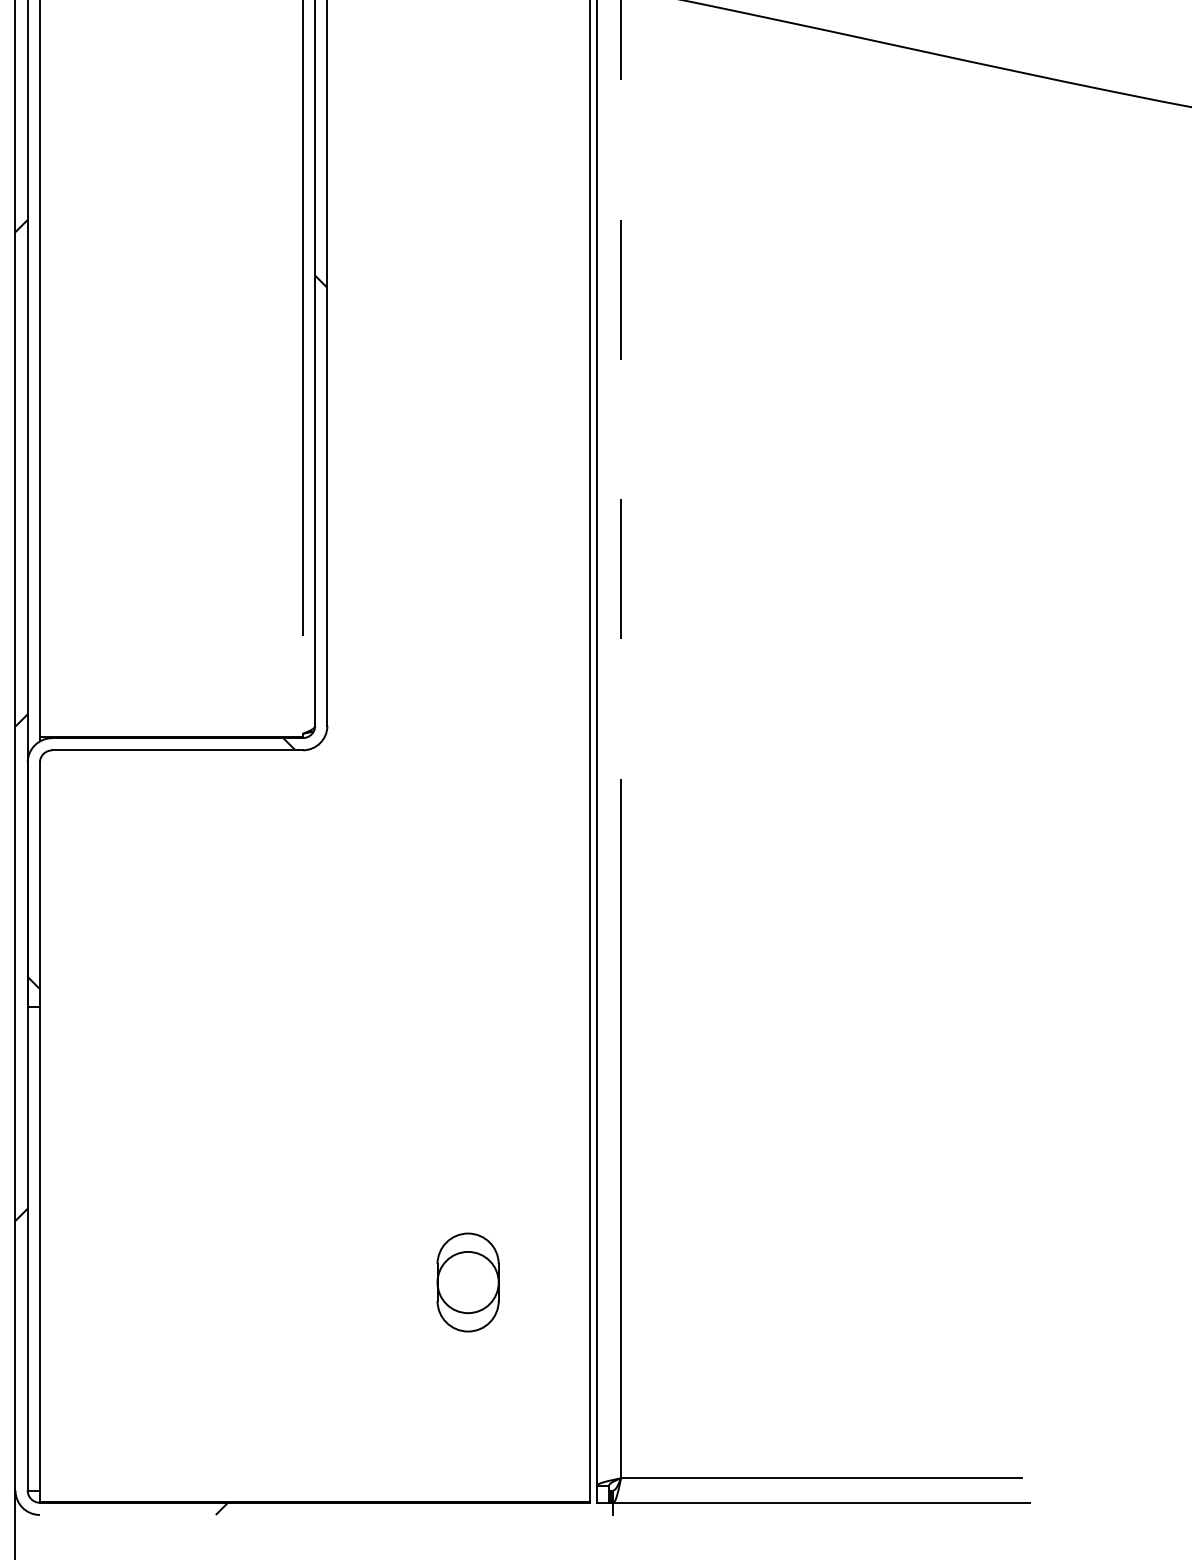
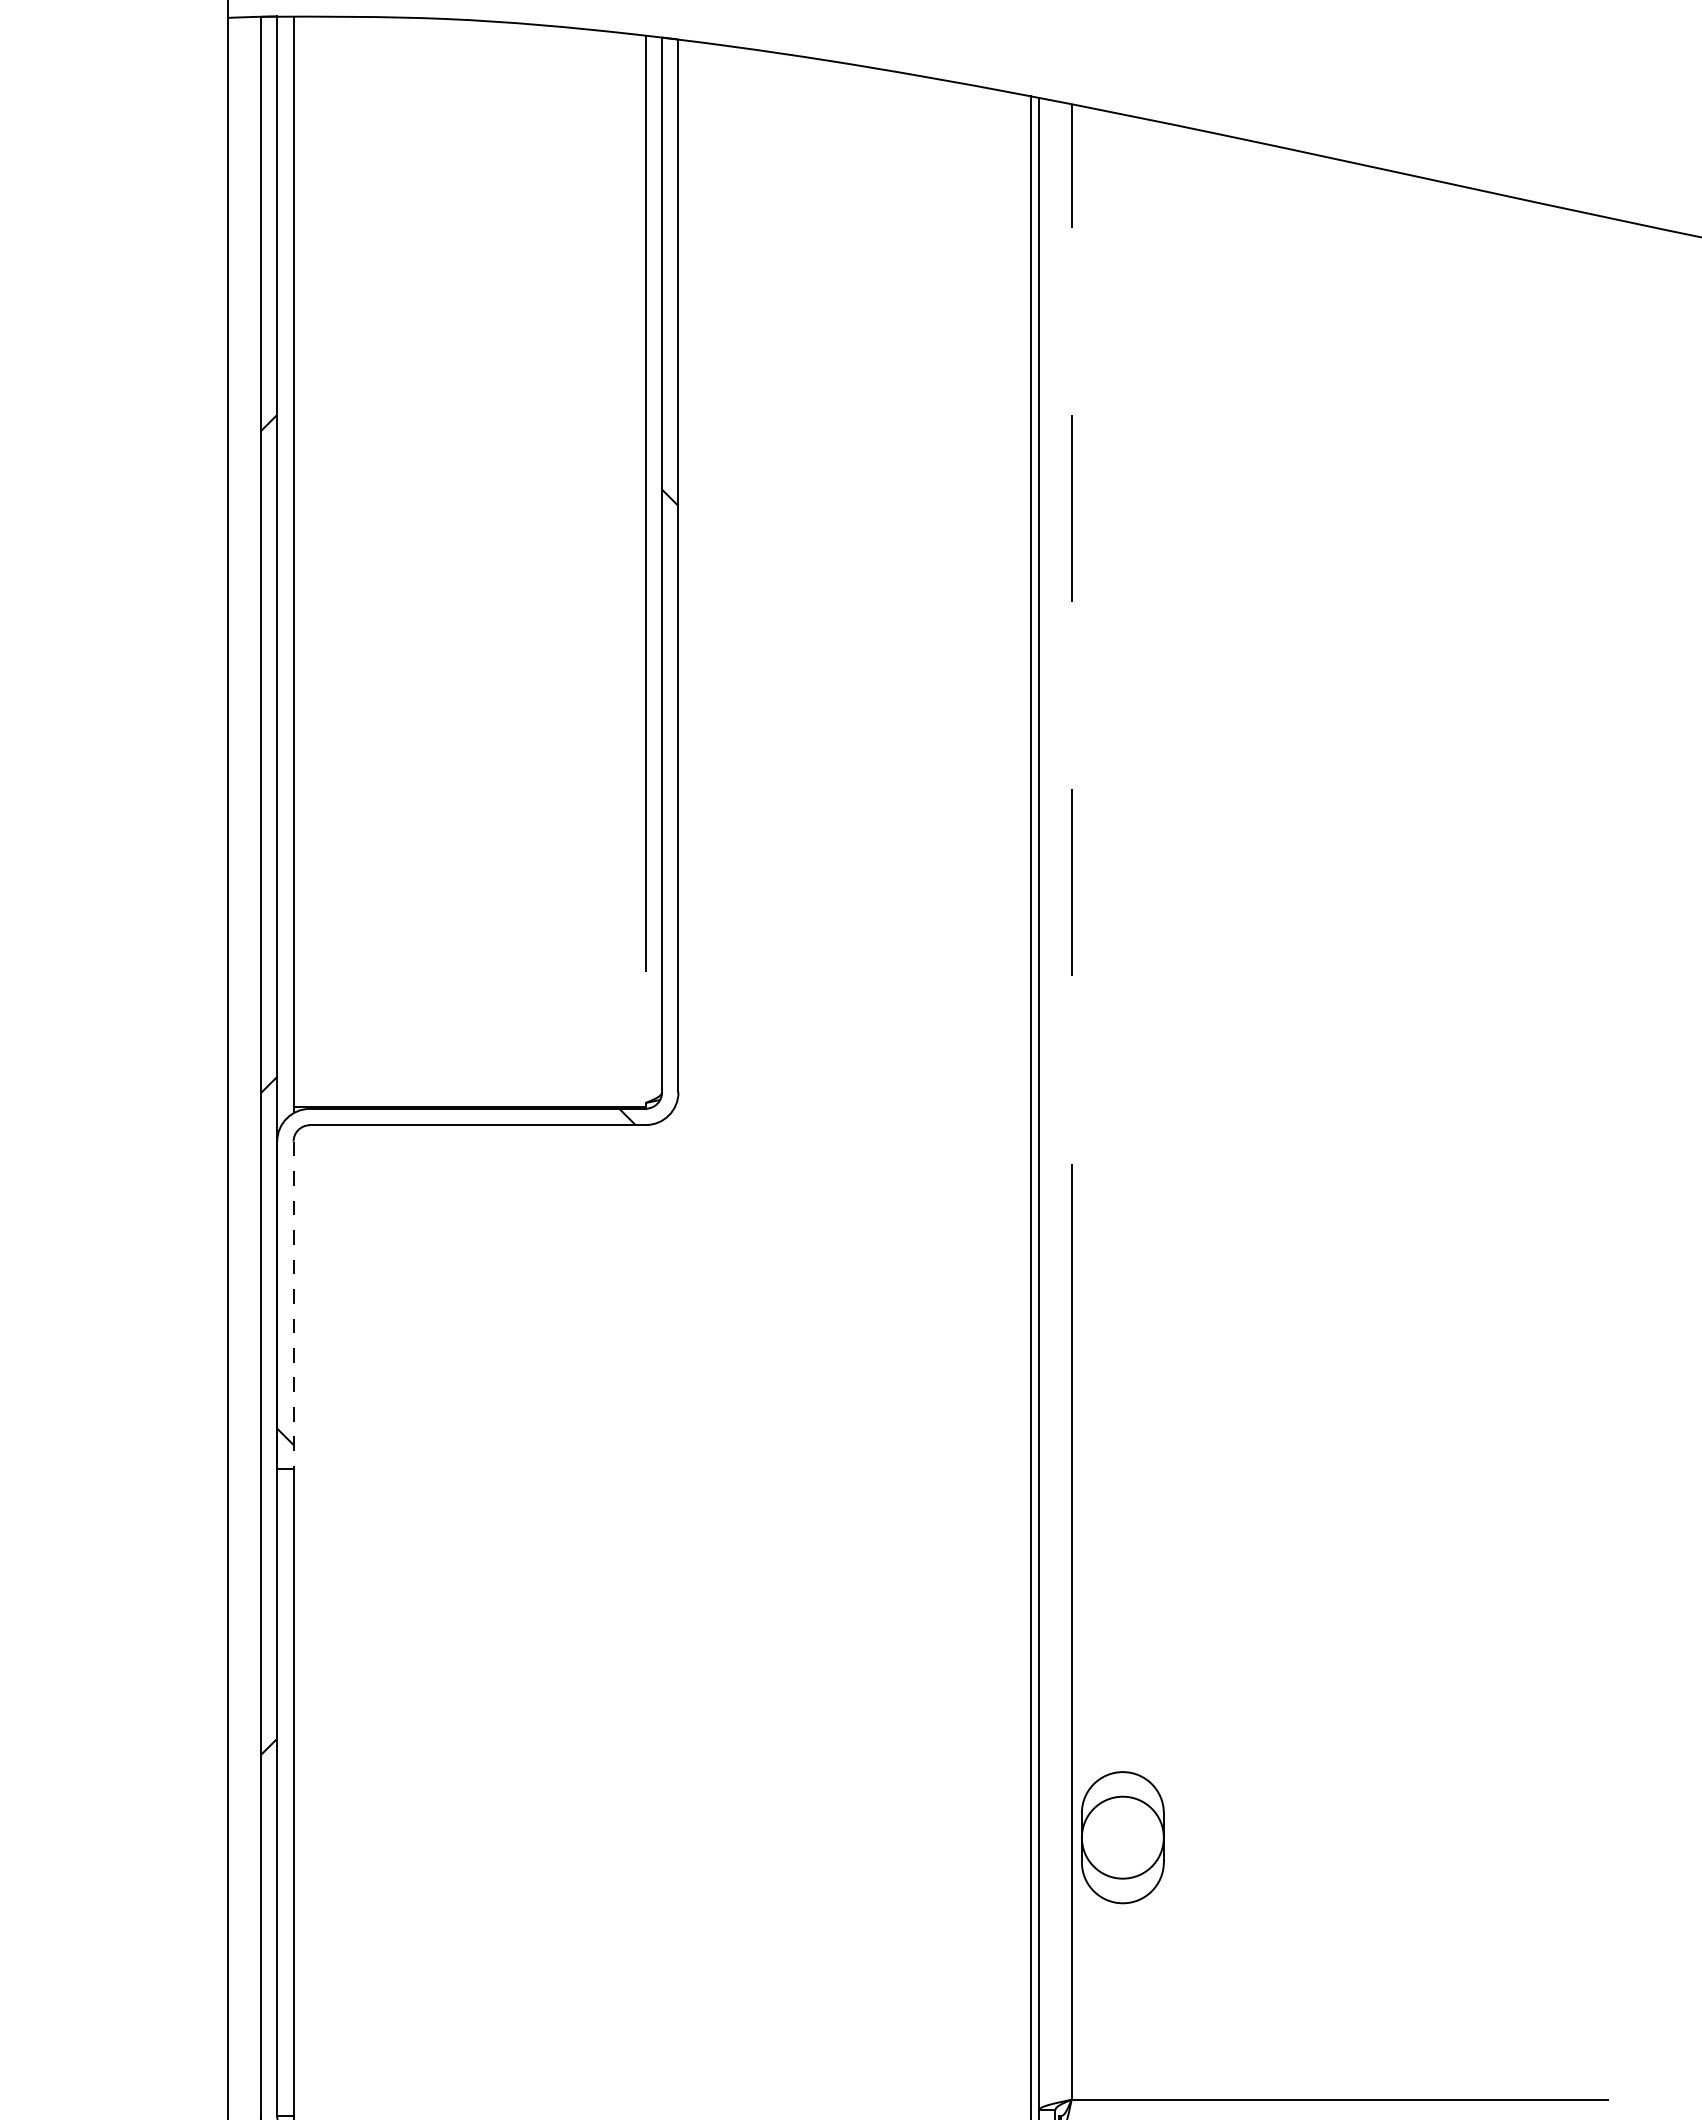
line: (39, 885) -> (293, 1305), solid -> dashed
part: (467, 1282) -> (1122, 1837), moved

